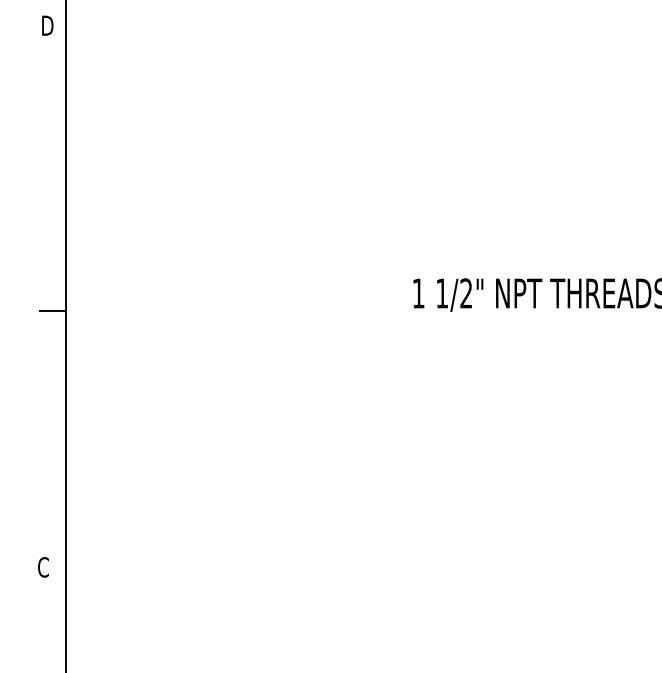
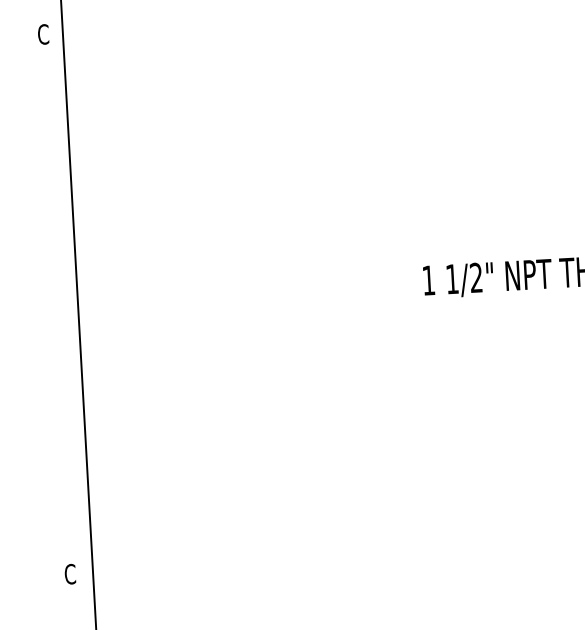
text: (47, 25) -> (44, 34), D -> C
line: (52, 311) -> (65, 318), removed

